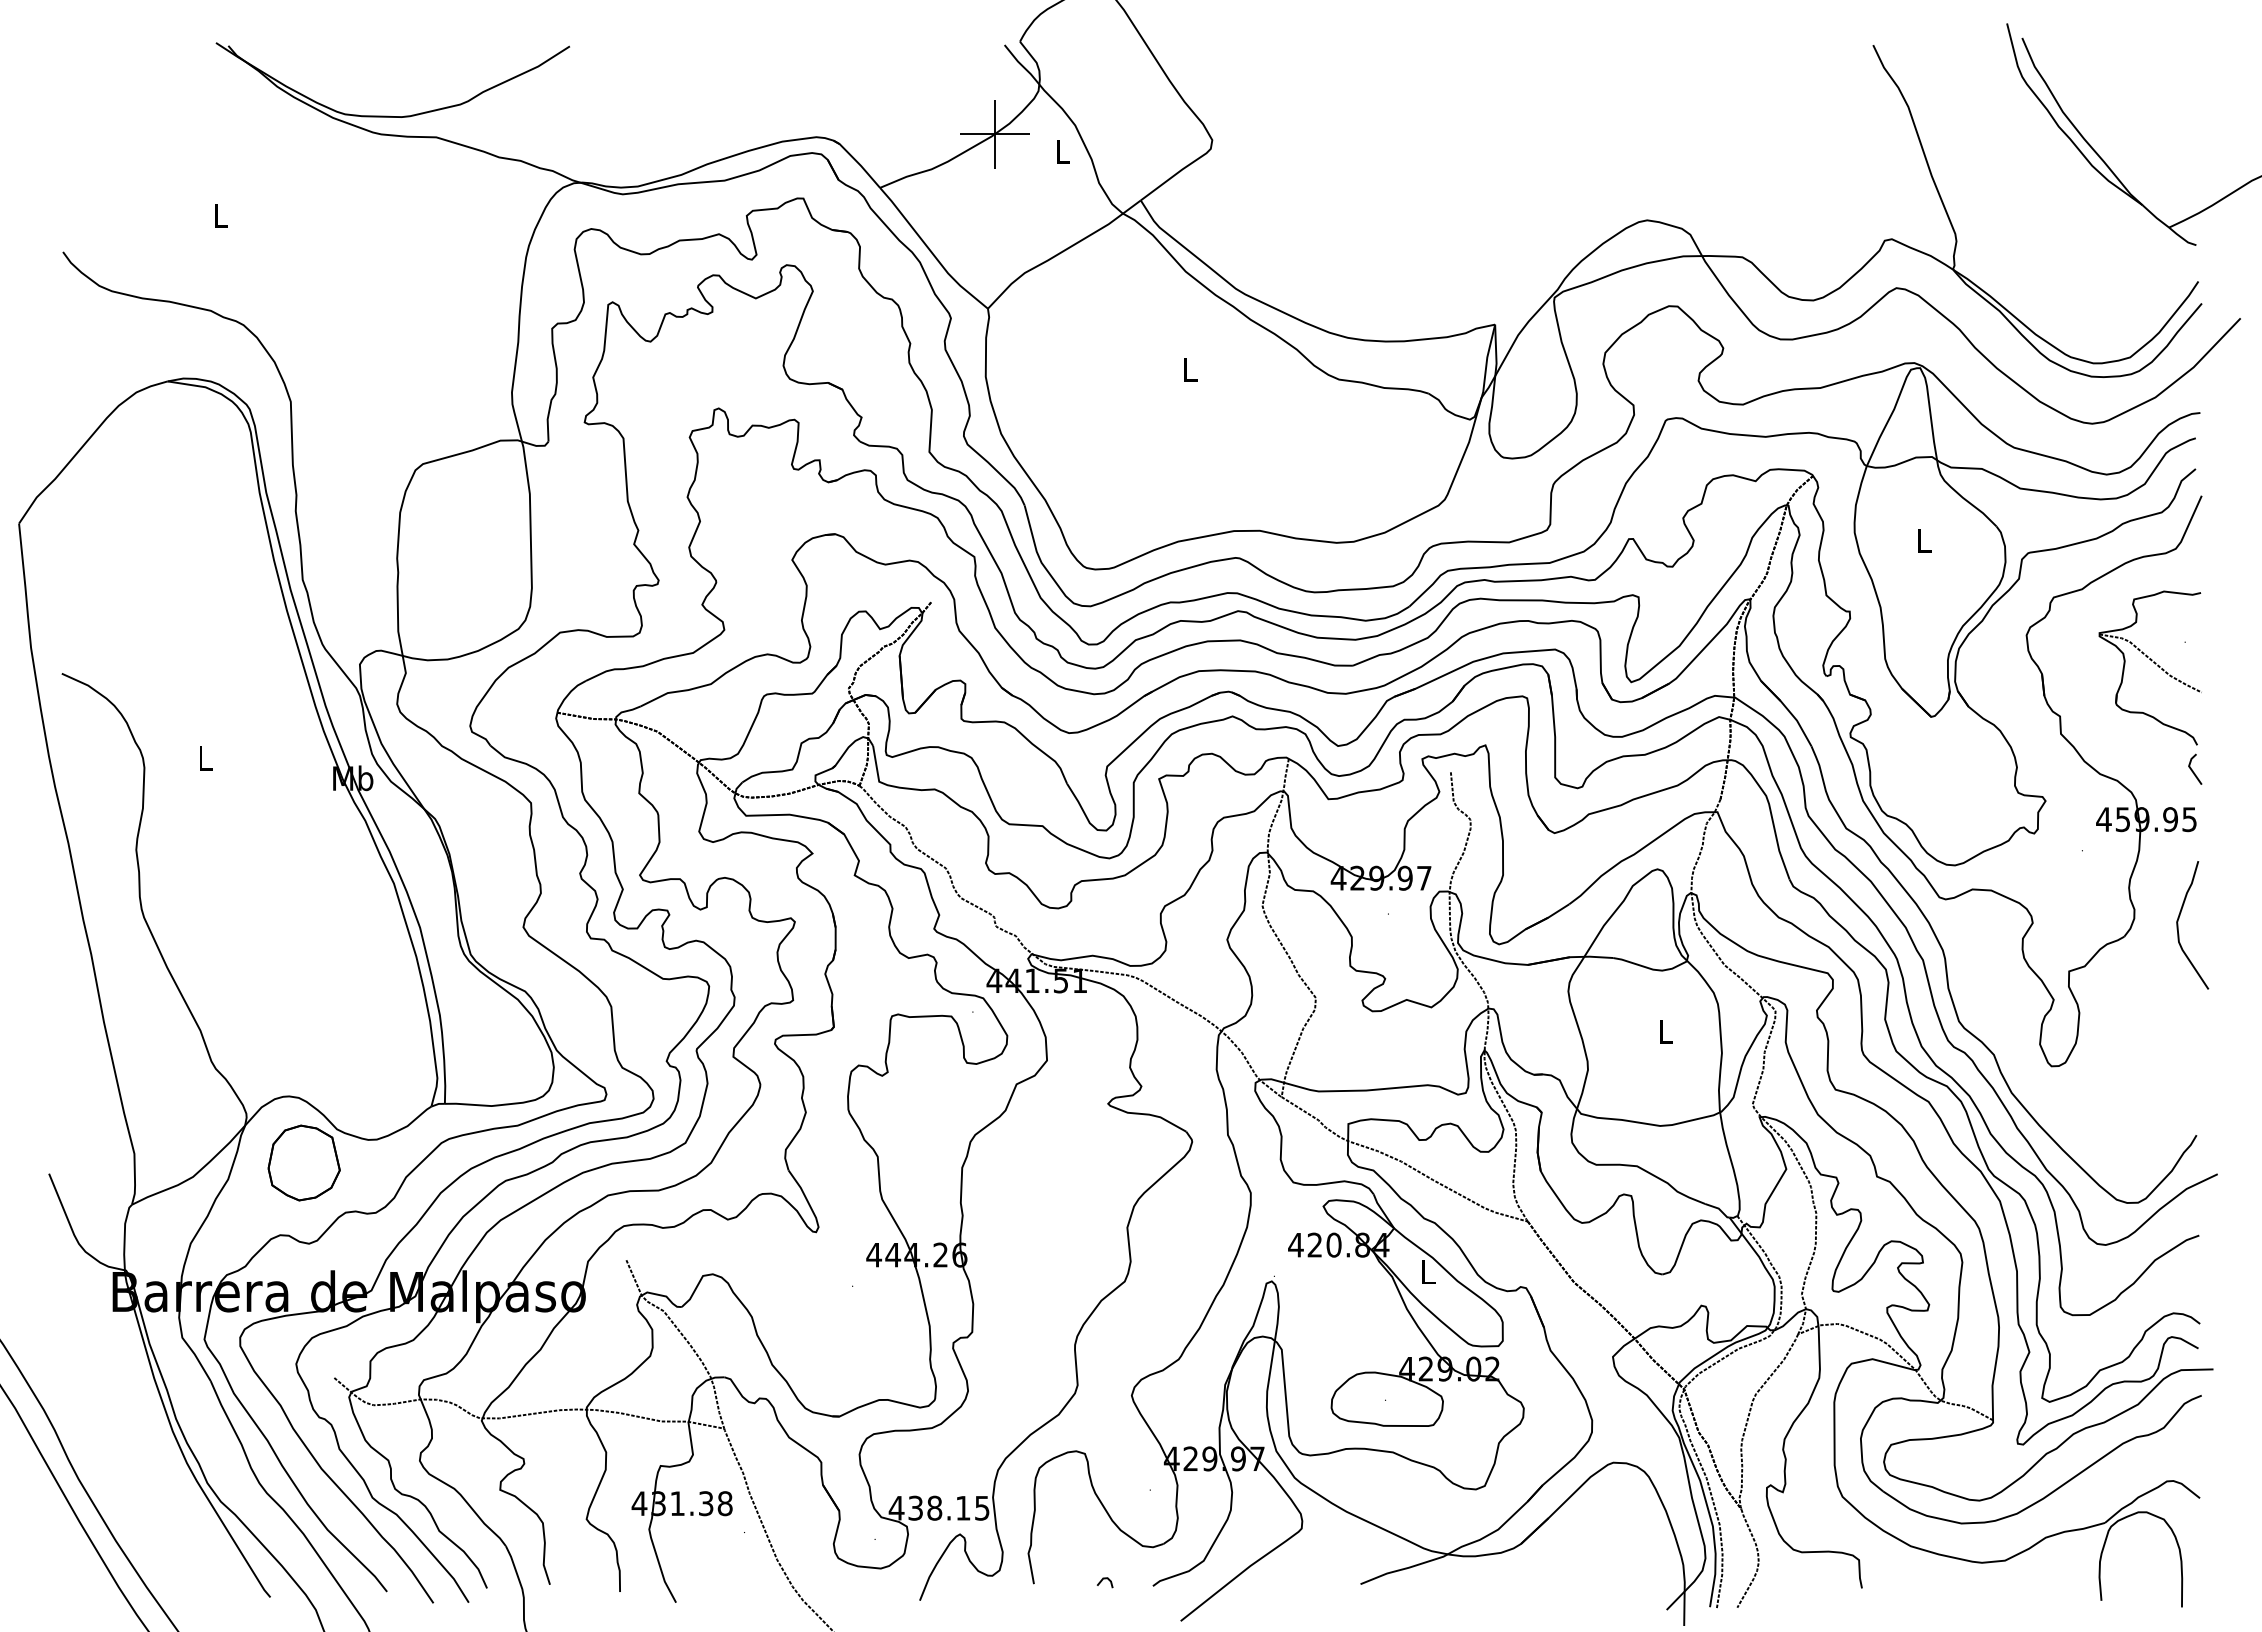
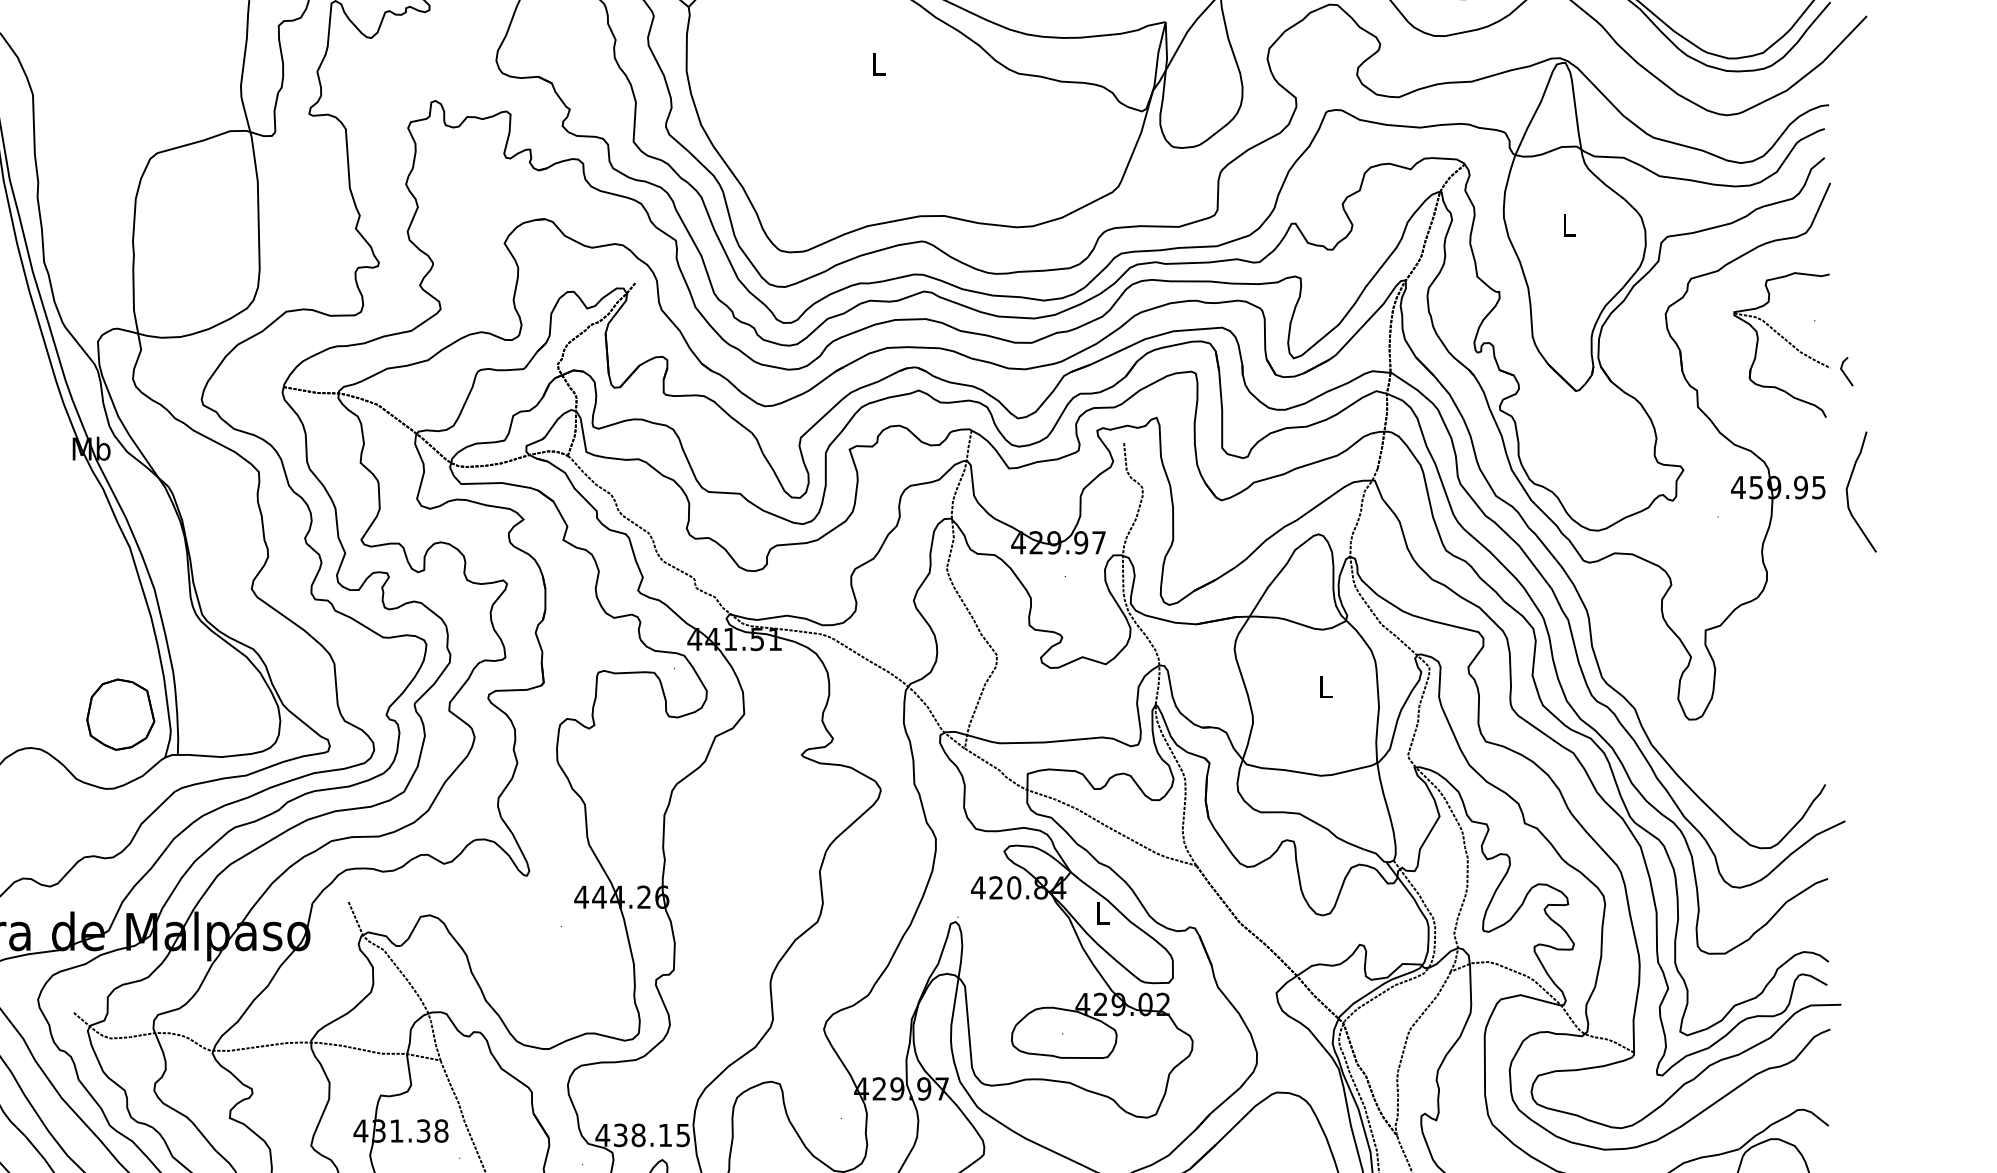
line: (2193, 770) -> (1845, 372), moved
curve: (2178, 925) -> (1847, 492), moved
part: (303, 1162) -> (120, 714), moved

